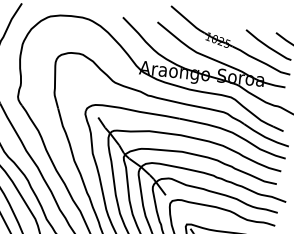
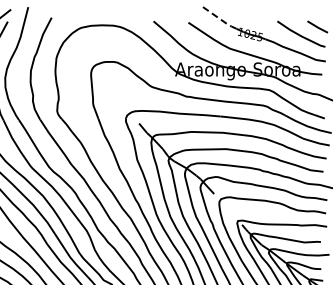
line: (187, 21) -> (218, 18), solid -> dashed

